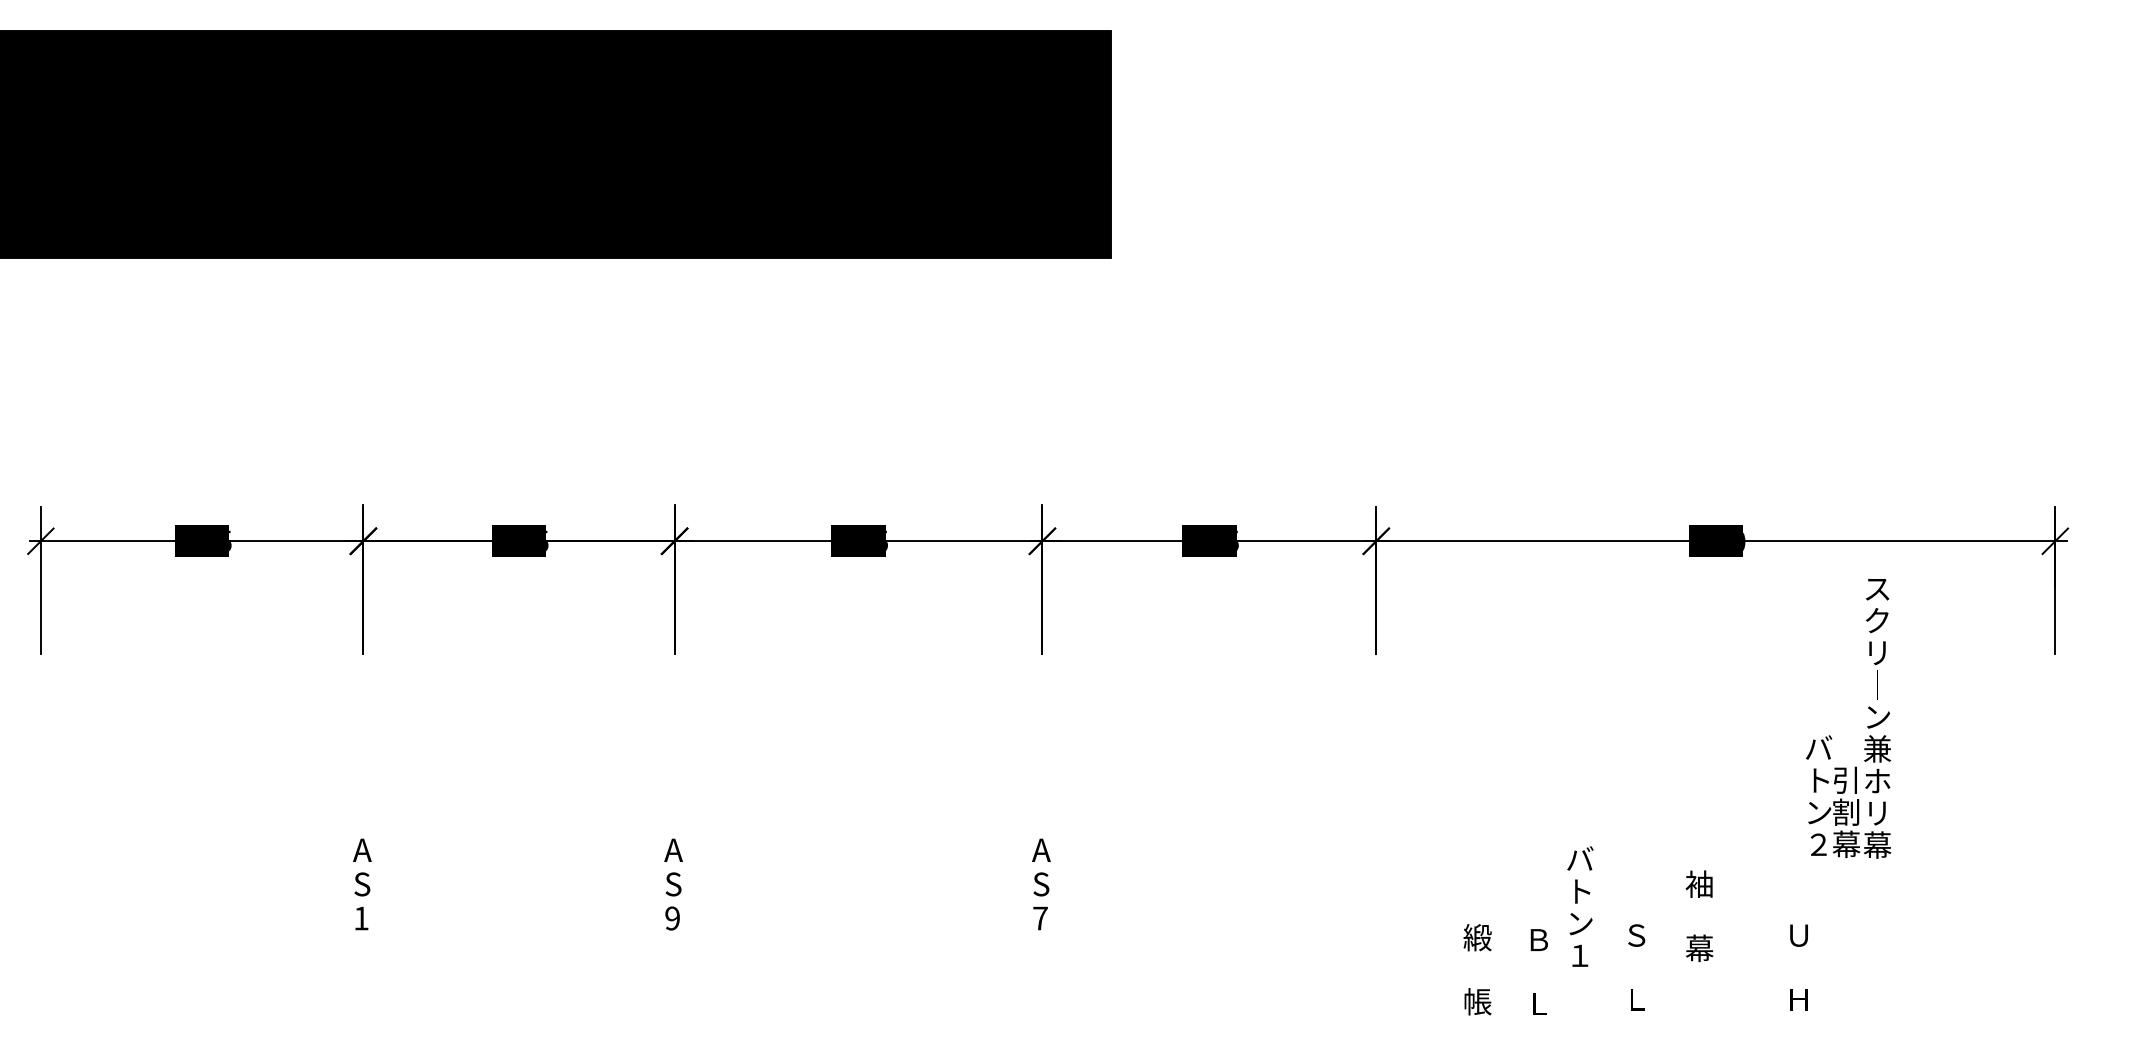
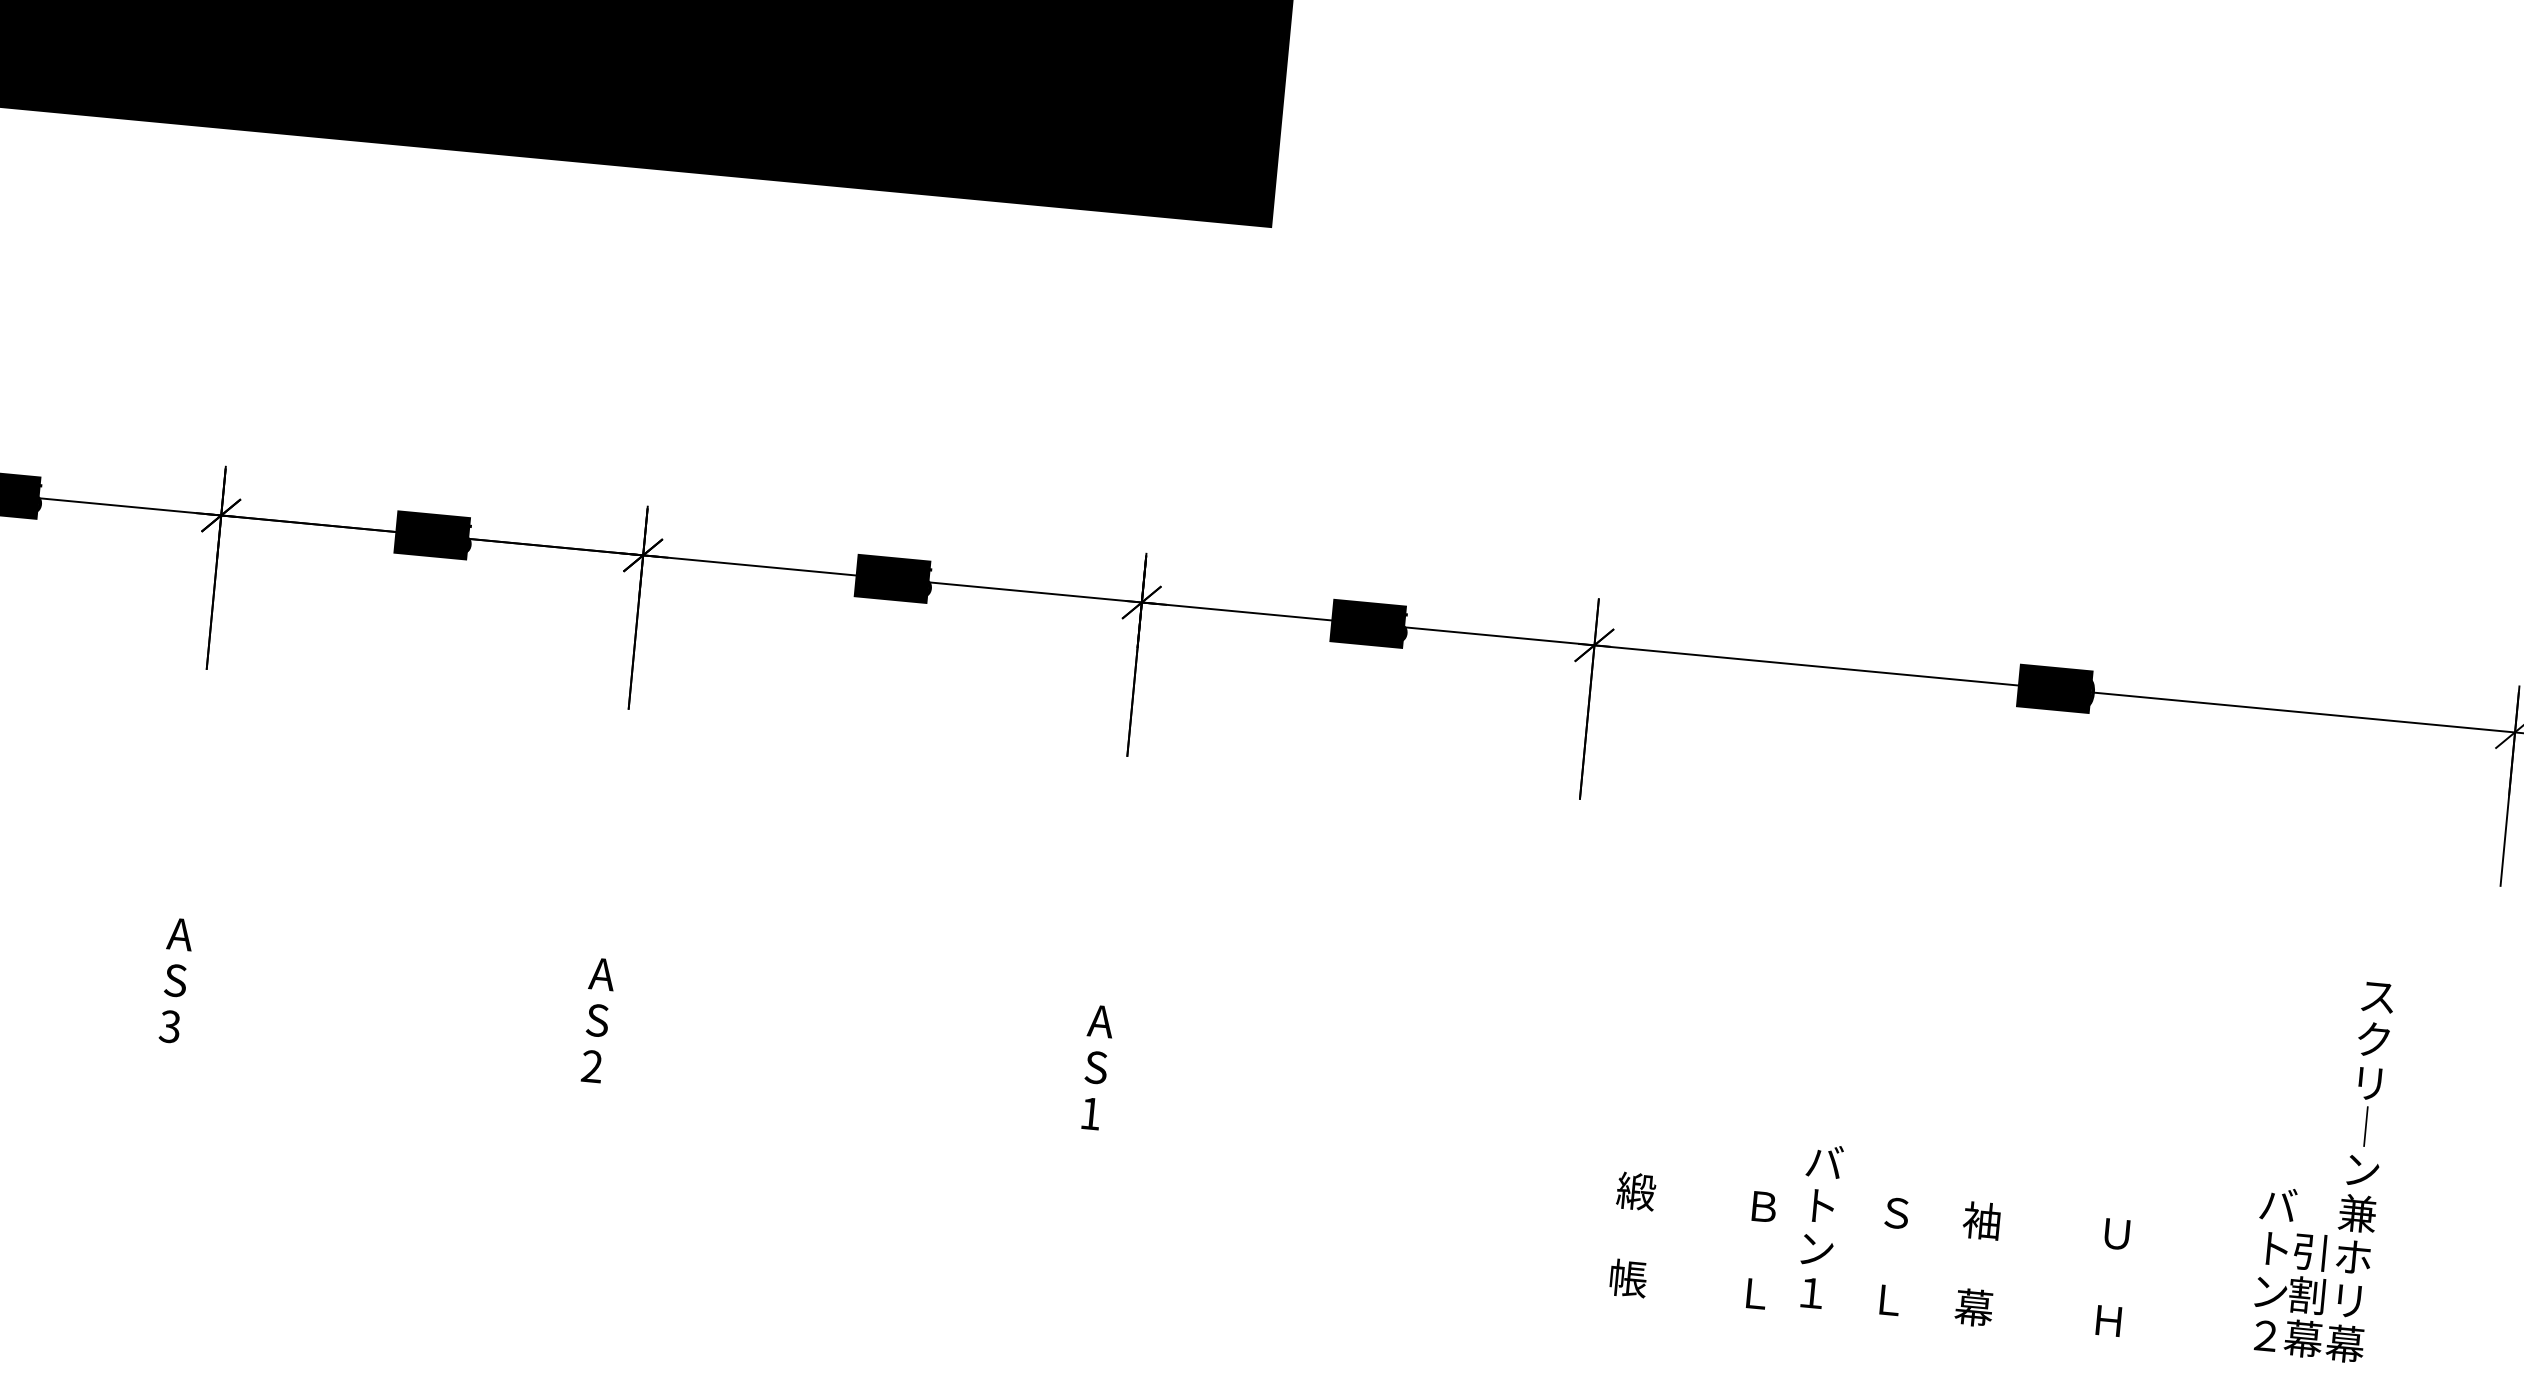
text: (1848, 718) -> (2322, 1168), moved
text: (1580, 906) -> (1818, 1226), moved
text: (1699, 916) -> (1977, 1264), moved
text: (360, 918) -> (168, 1026), 1 -> 3
text: (672, 918) -> (591, 1066), 9 -> 2
text: (1040, 918) -> (1090, 1113), 7 -> 1
text: (1477, 969) -> (1632, 1234), moved

